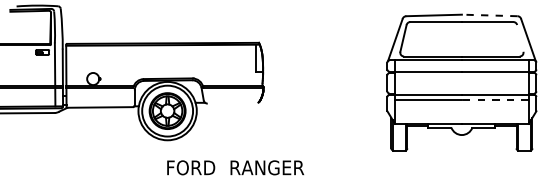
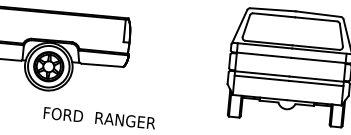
line: (489, 15) -> (318, 14), dashed -> solid
line: (520, 38) -> (341, 35), added
line: (494, 100) -> (315, 83), dashed -> solid
line: (232, 102) -> (102, 64), added

